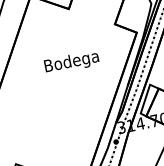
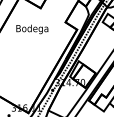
text: (72, 62) -> (32, 29), moved

